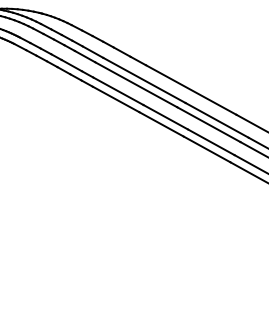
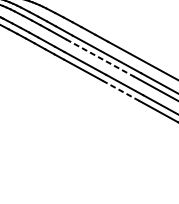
line: (136, 84) -> (100, 57), solid -> dashed
line: (161, 124) -> (121, 91), solid -> dashed

